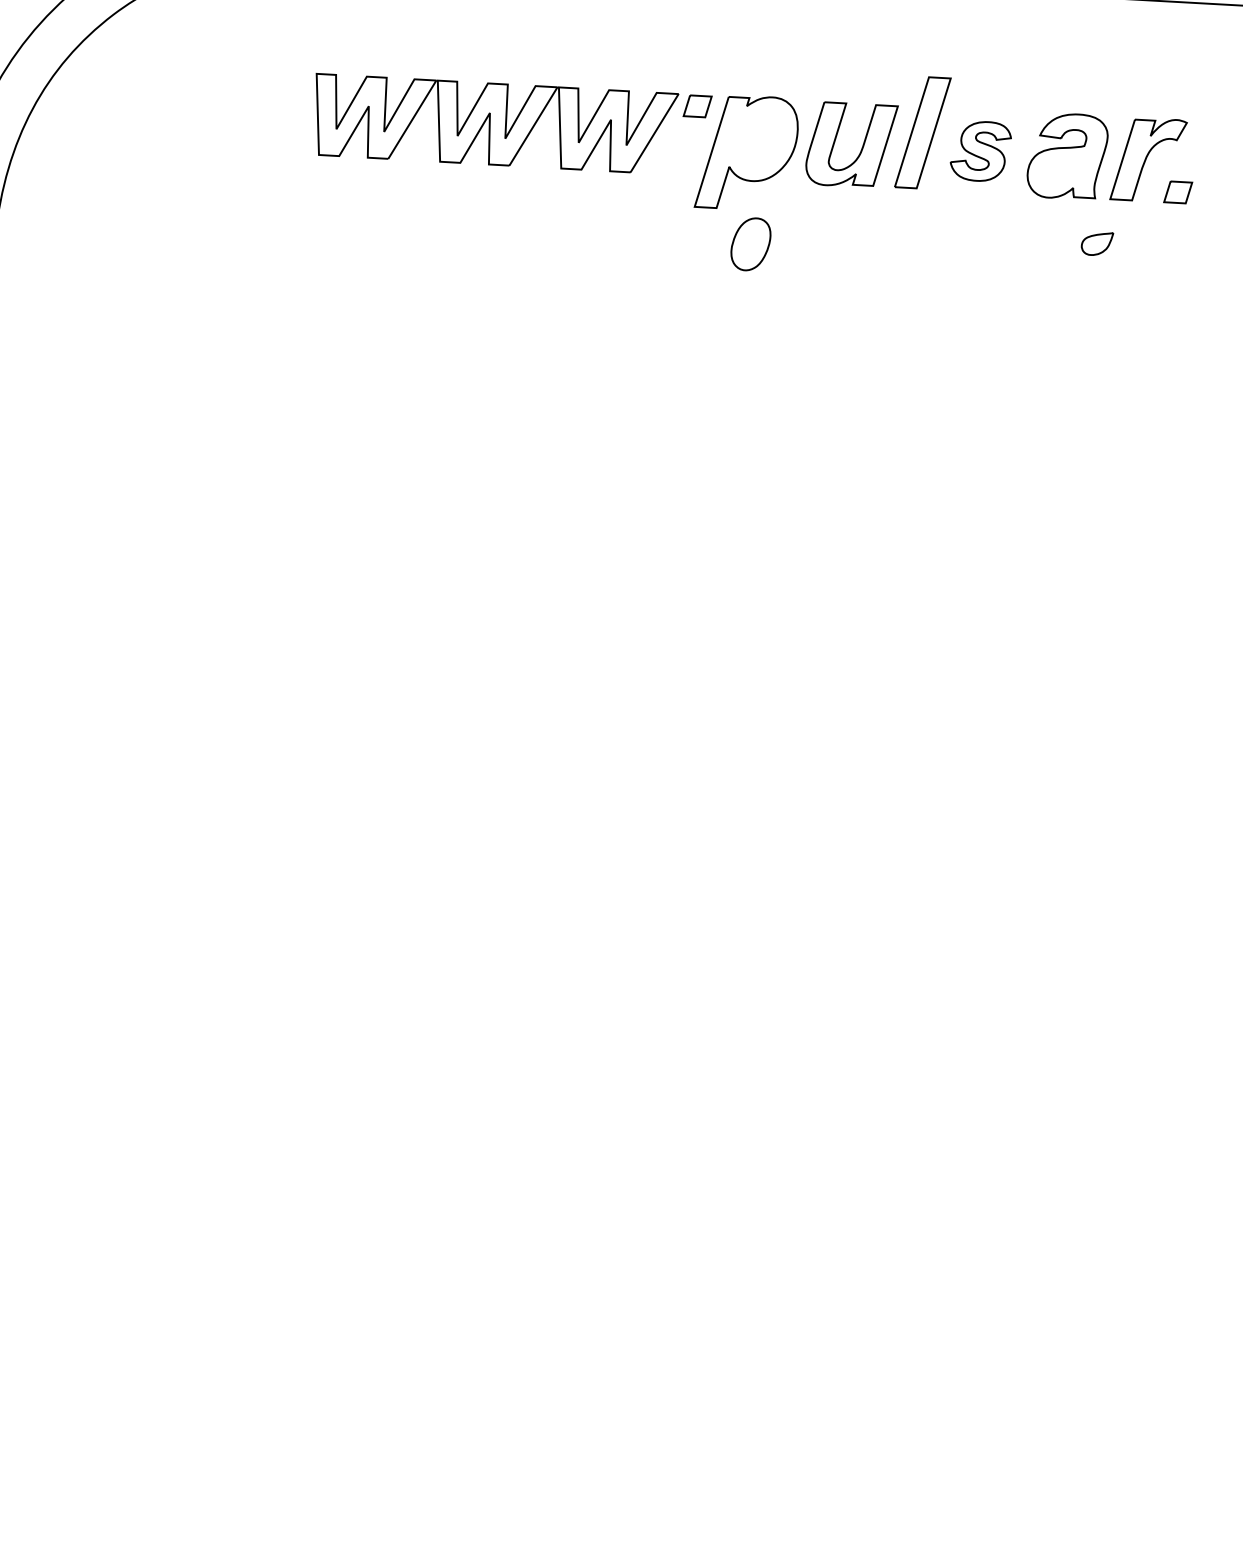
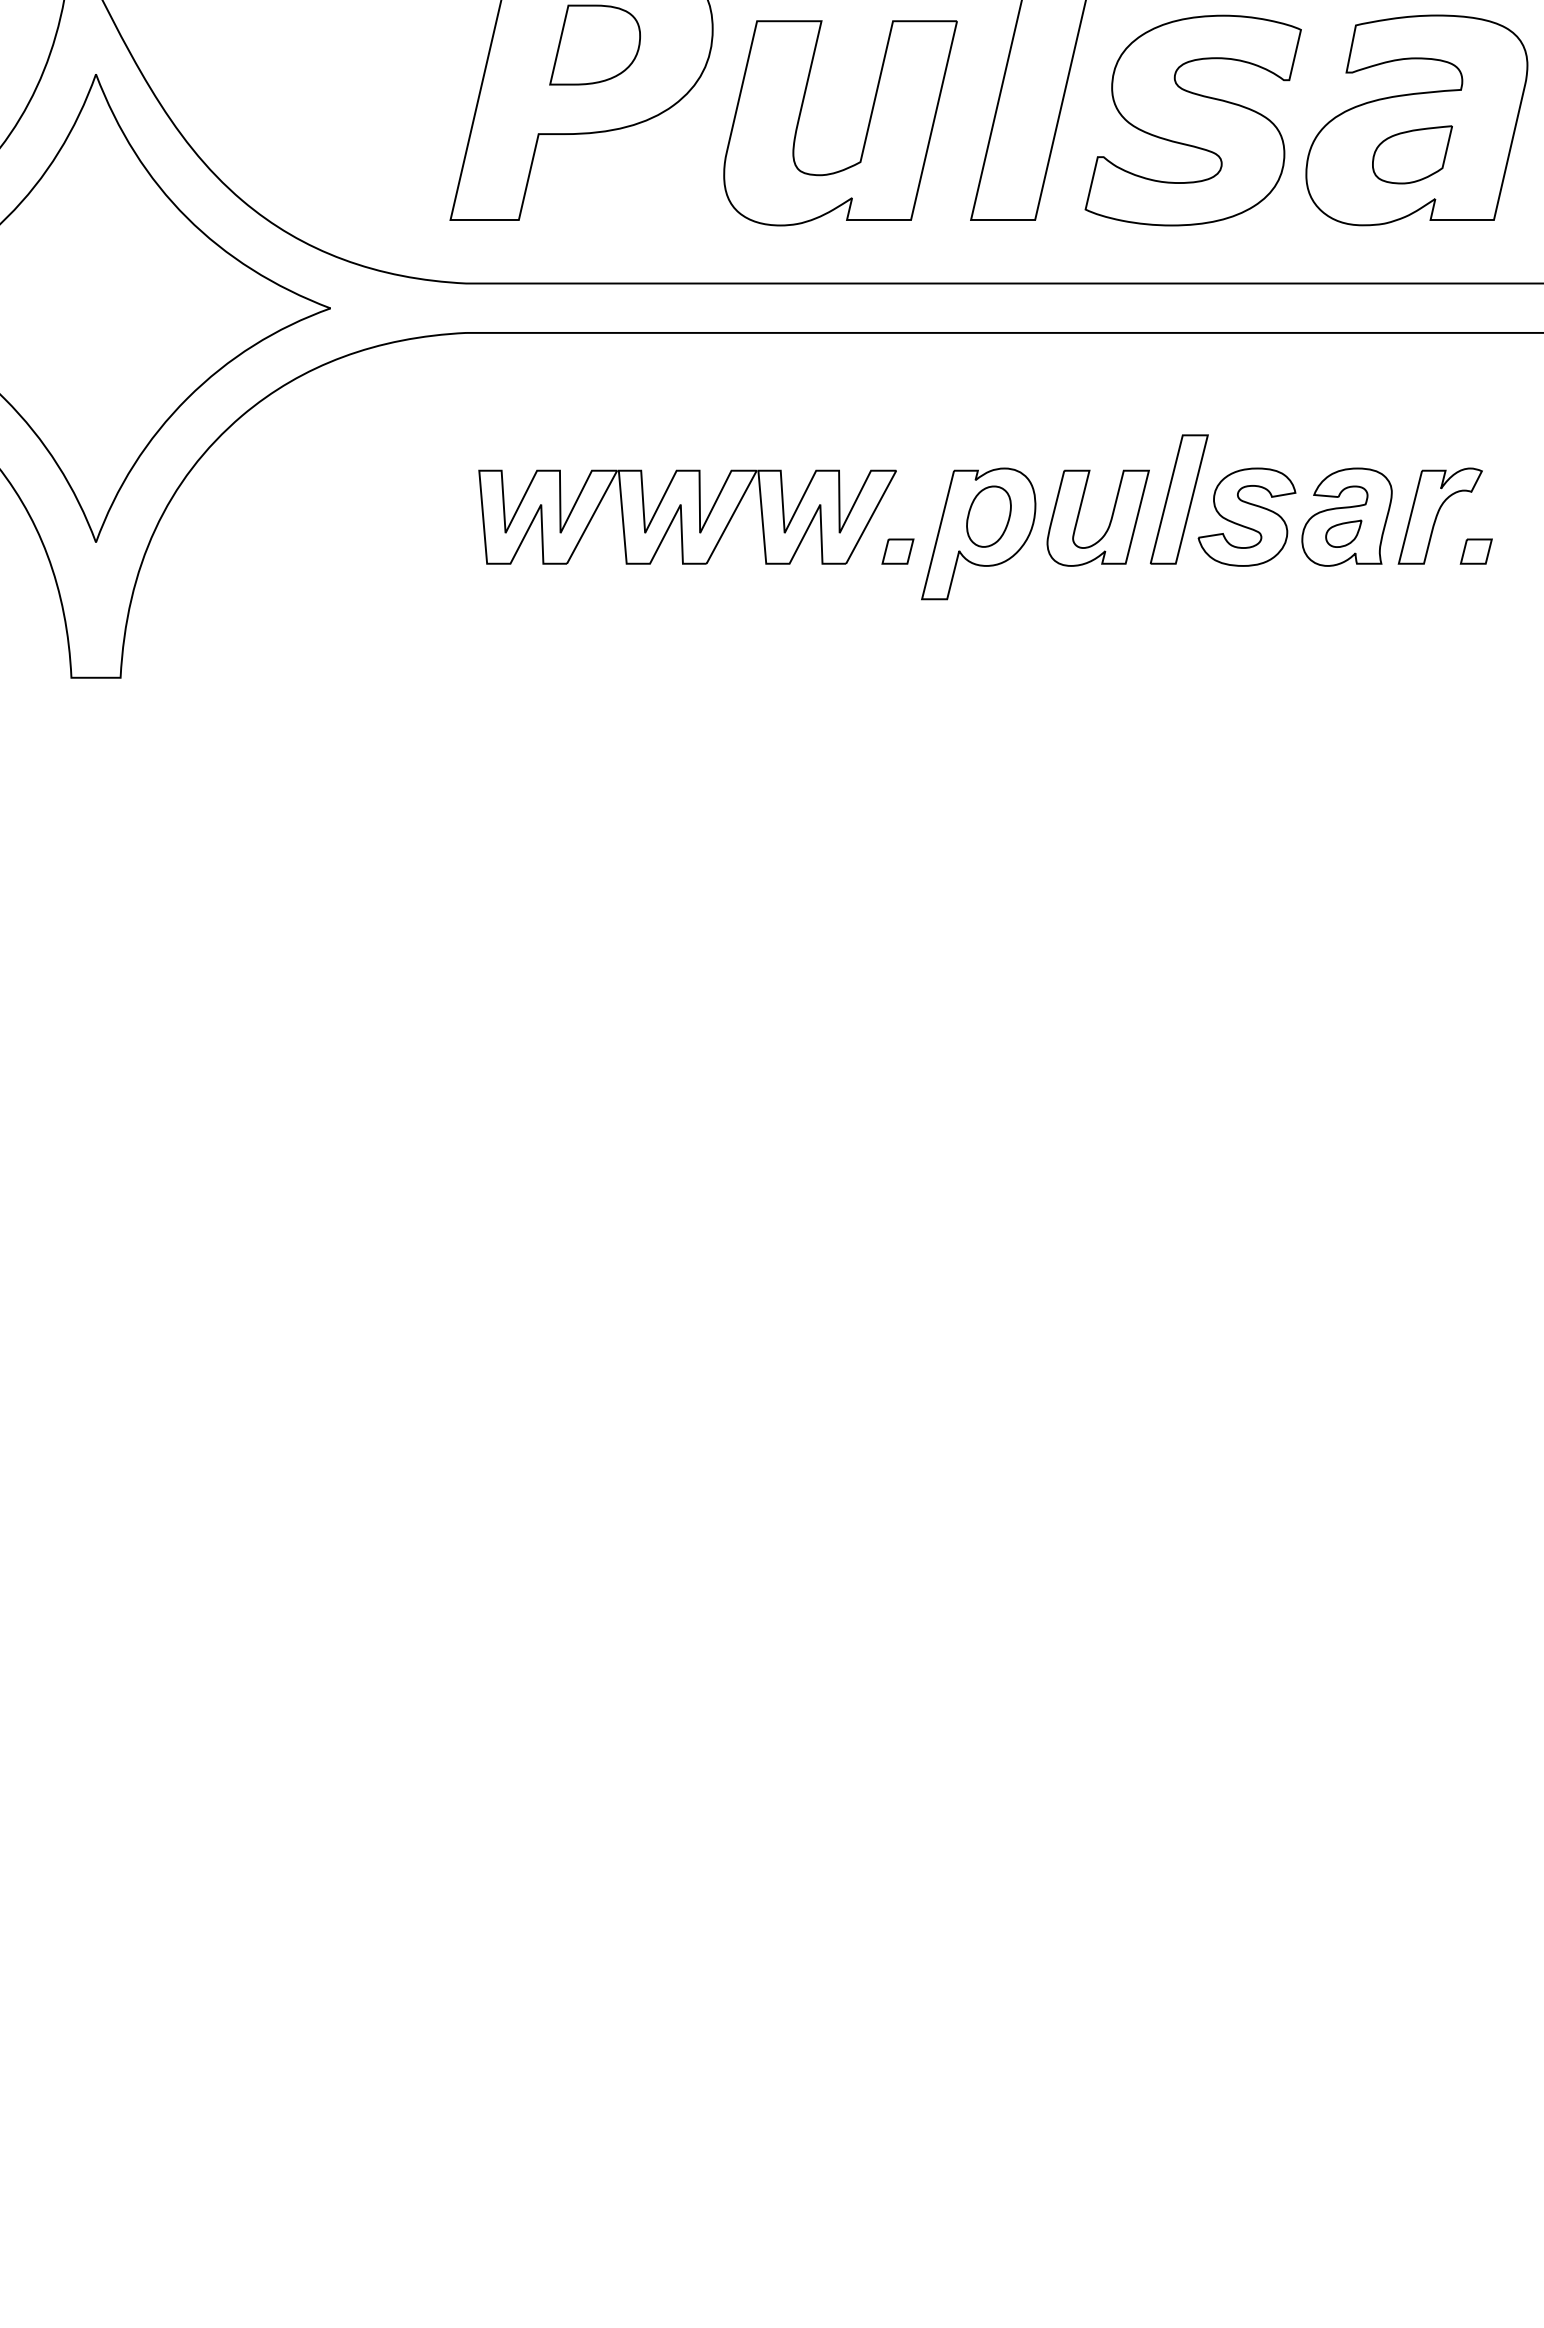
part: (697, 106) -> (897, 551), moved
part: (980, 150) -> (1246, 516), size x1.43
part: (1097, 243) -> (1343, 533), moved
part: (750, 244) -> (988, 516), moved

